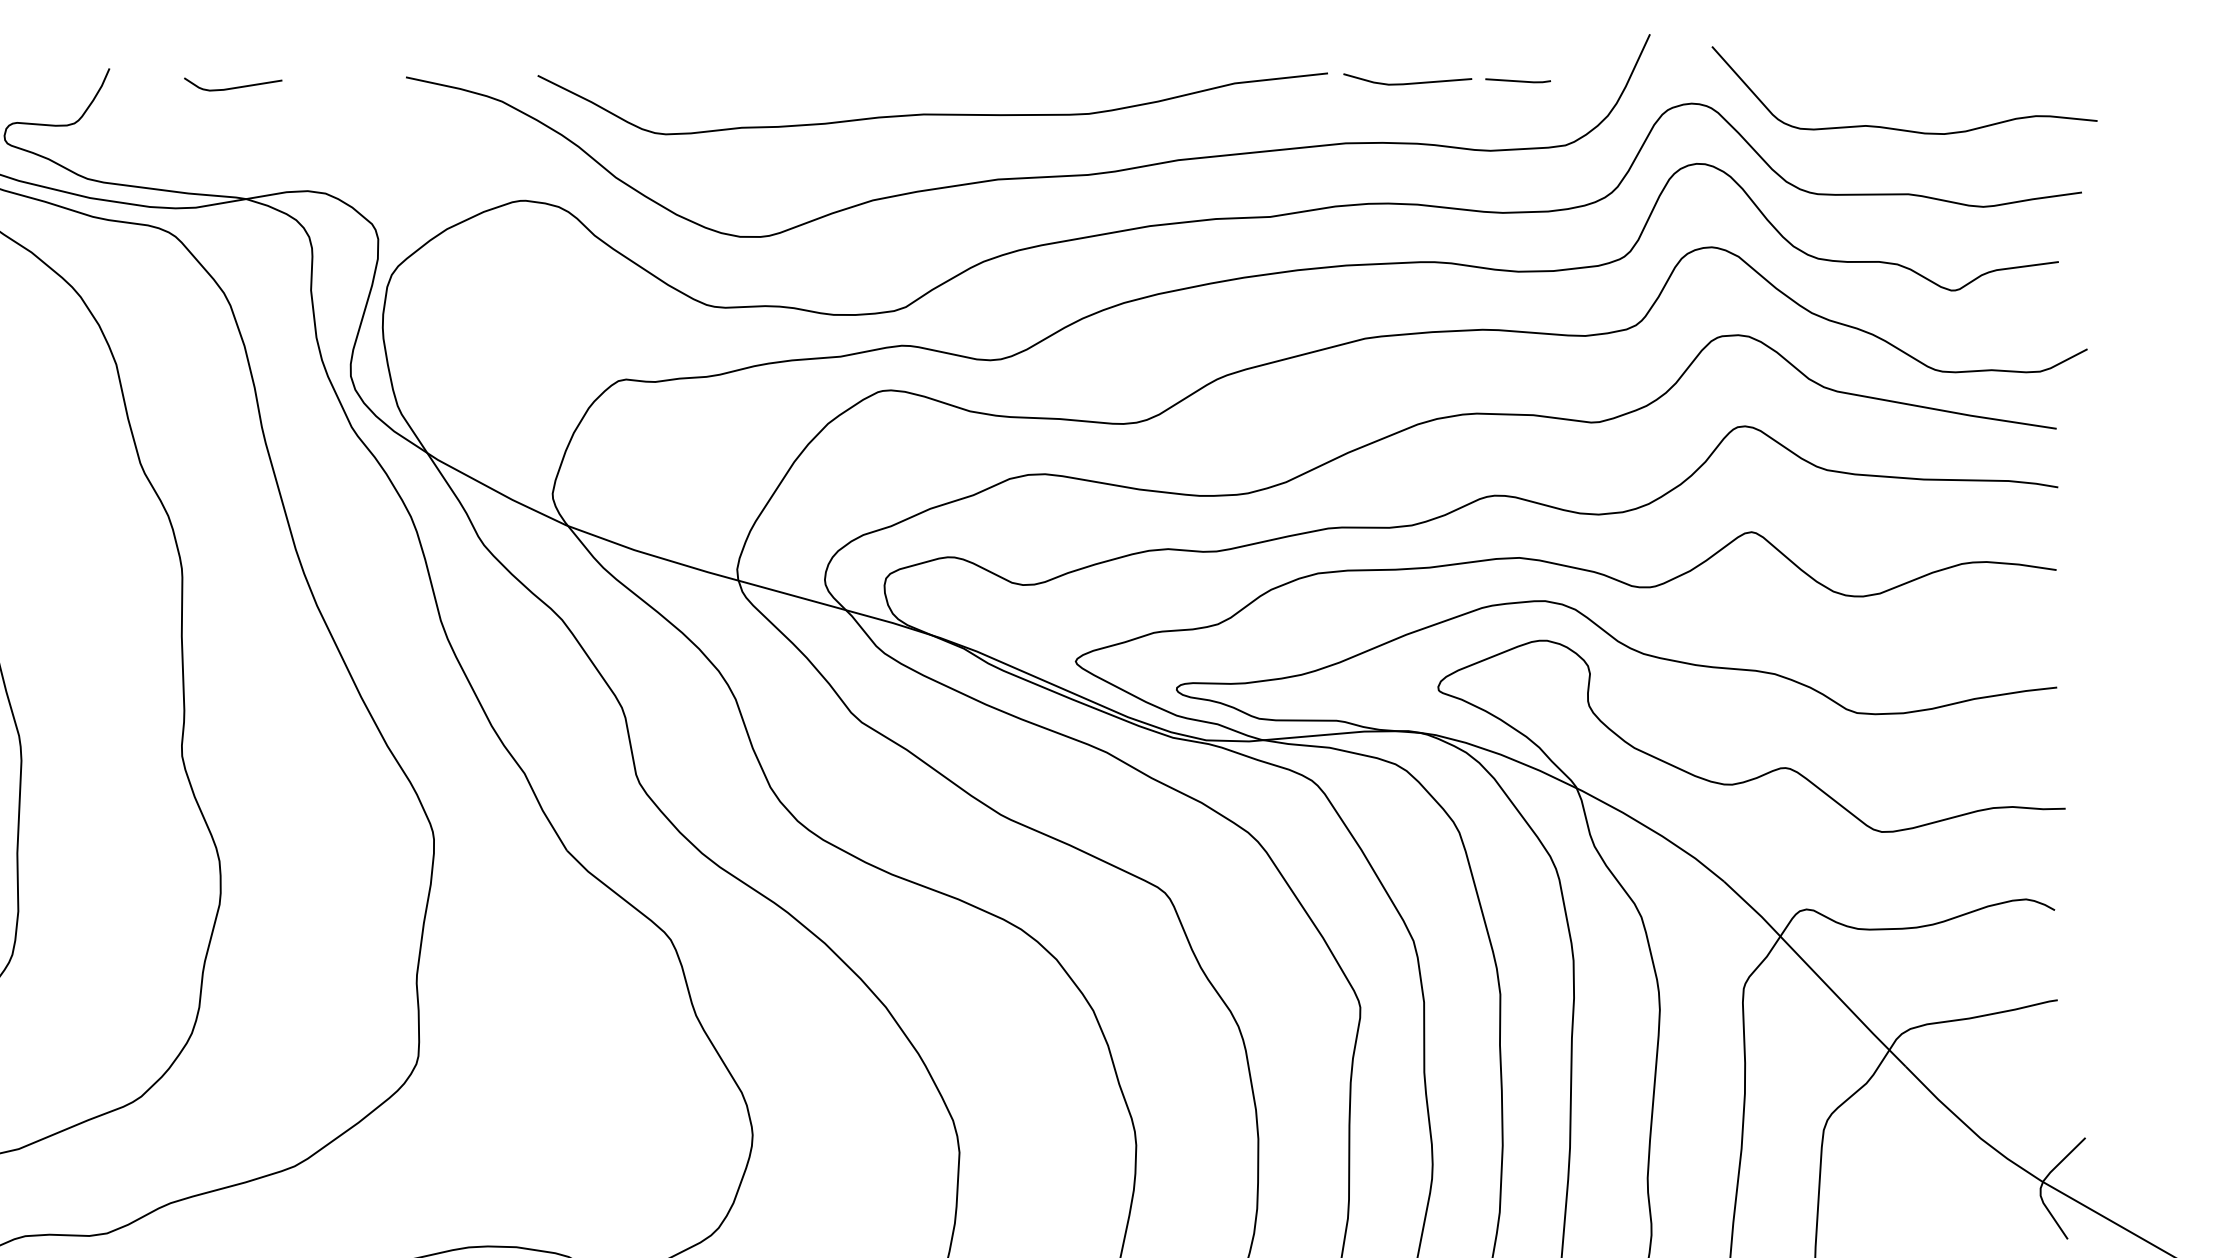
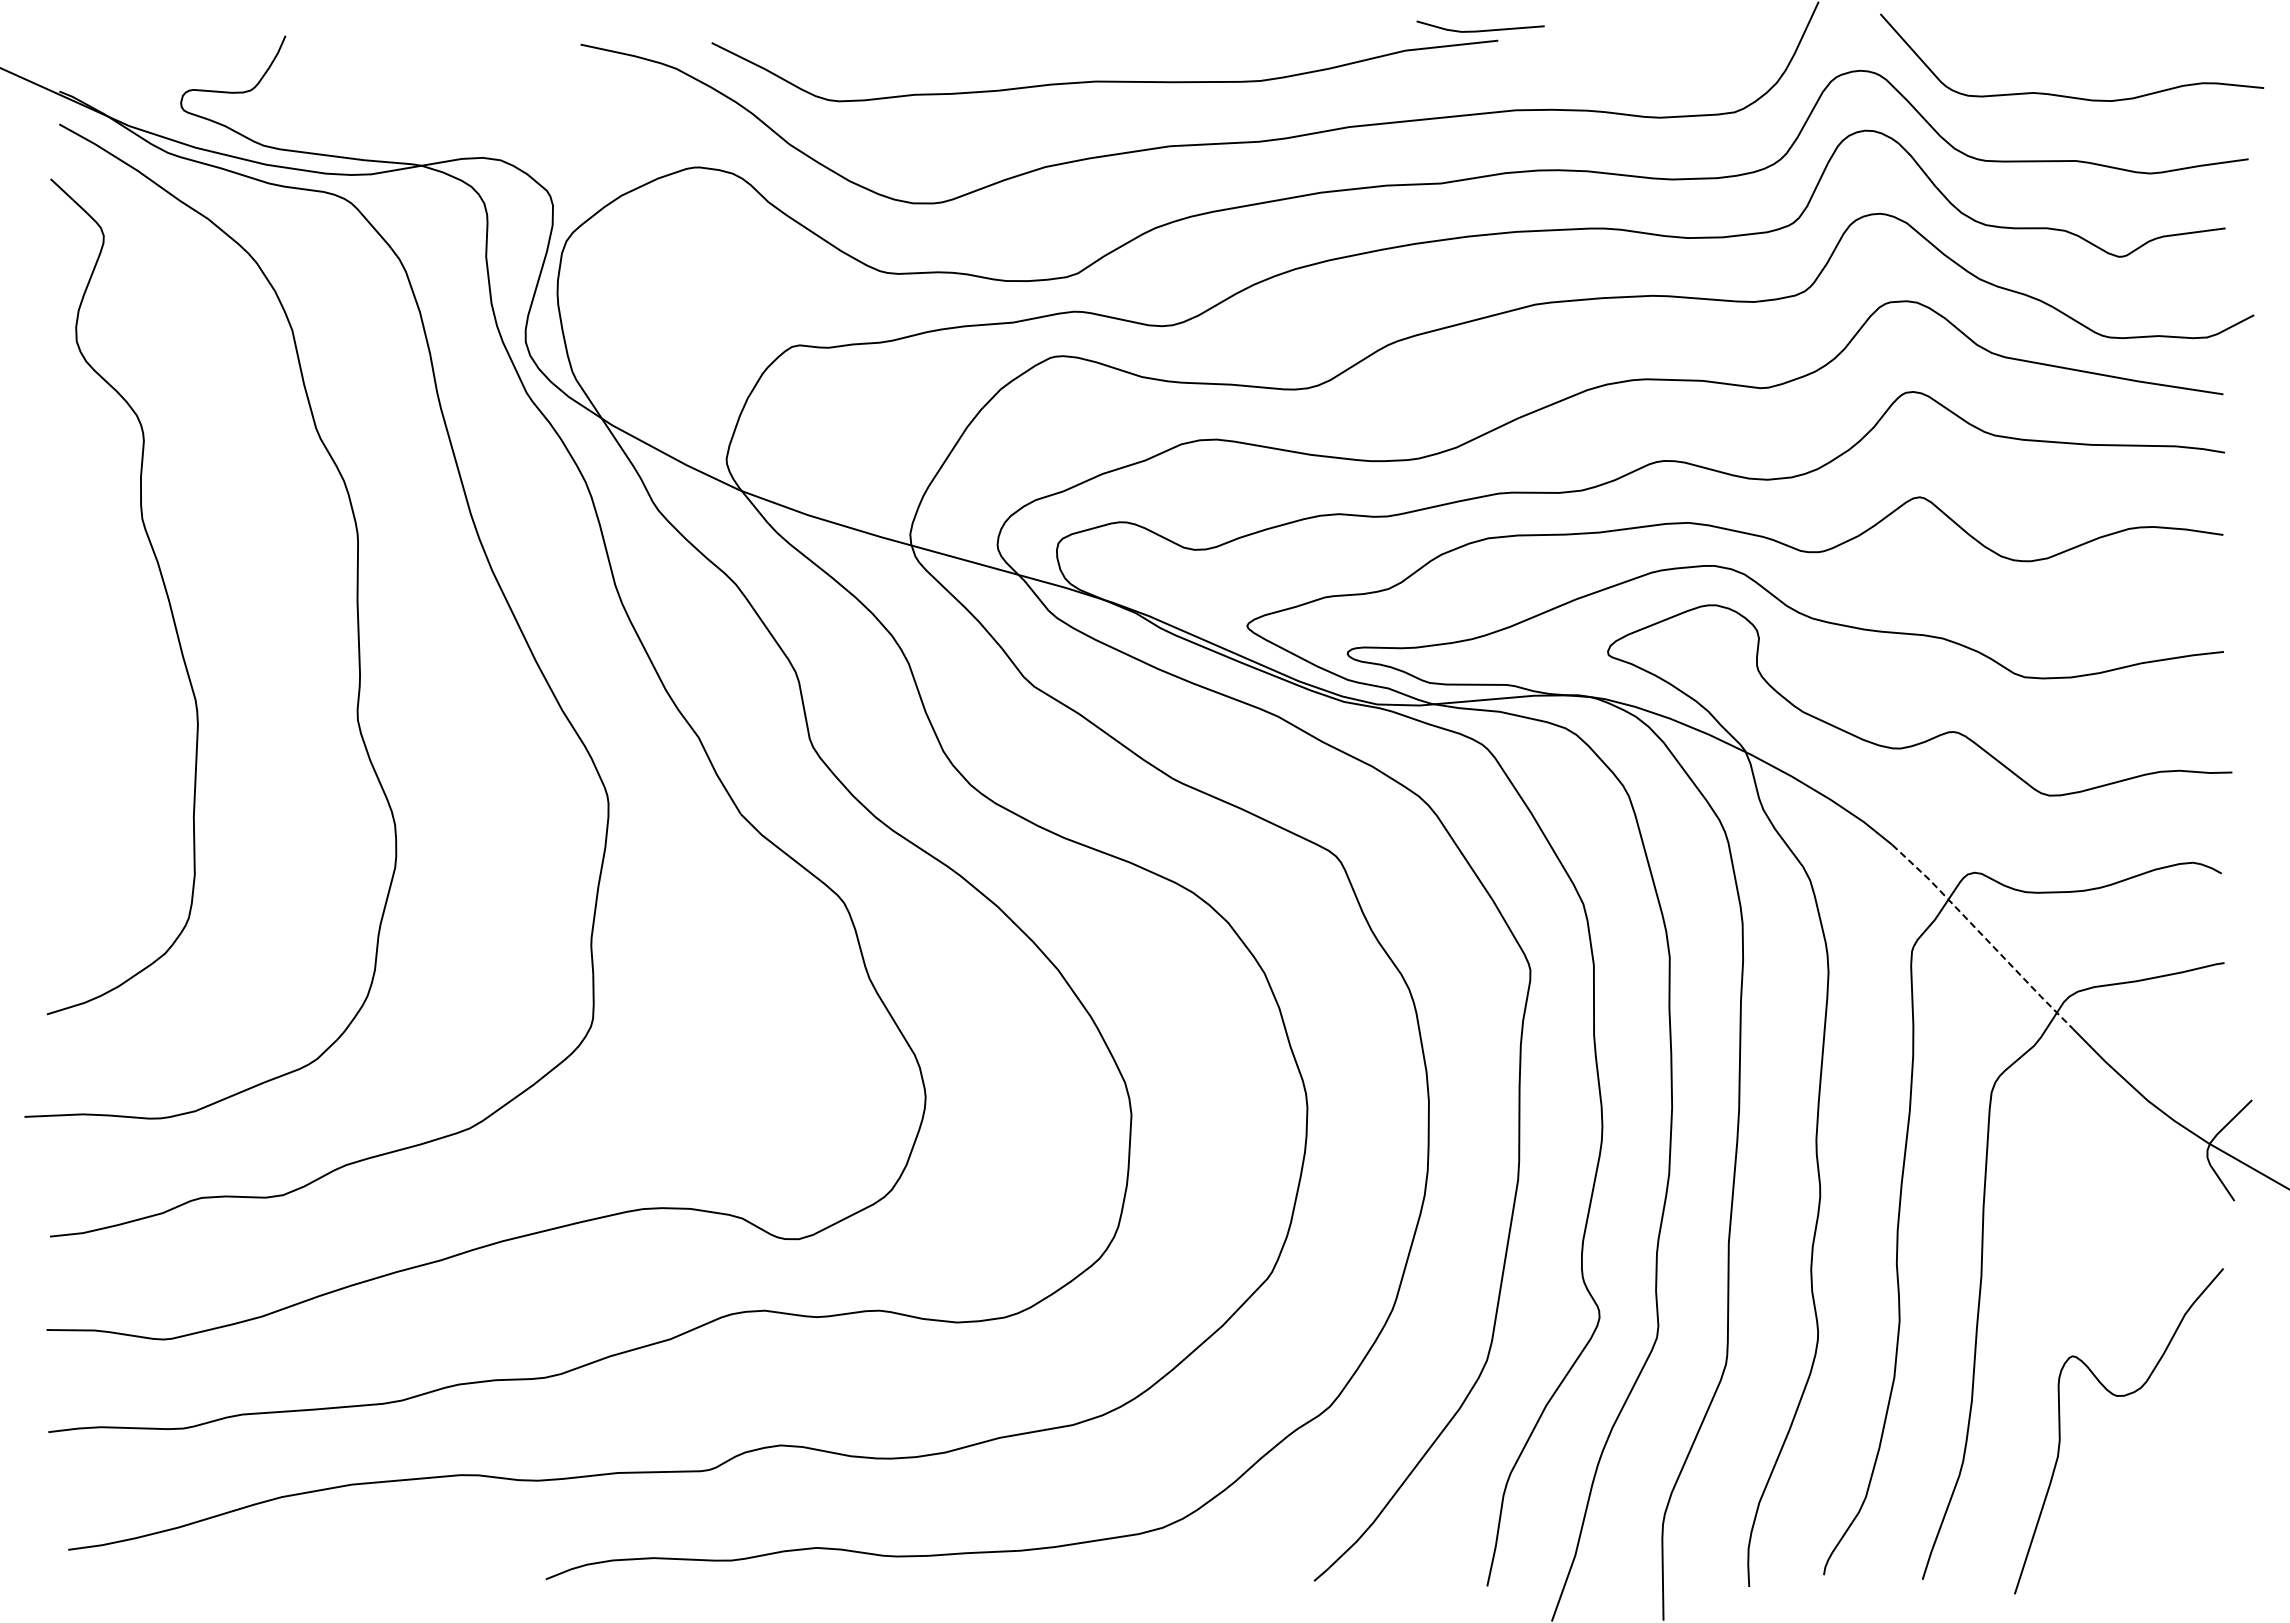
line: (1518, 80) -> (1687, 47), removed
line: (1407, 83) -> (1480, 30), moved
curve: (233, 87) -> (408, 54), removed
line: (1815, 973) -> (1983, 936), solid -> dashed

